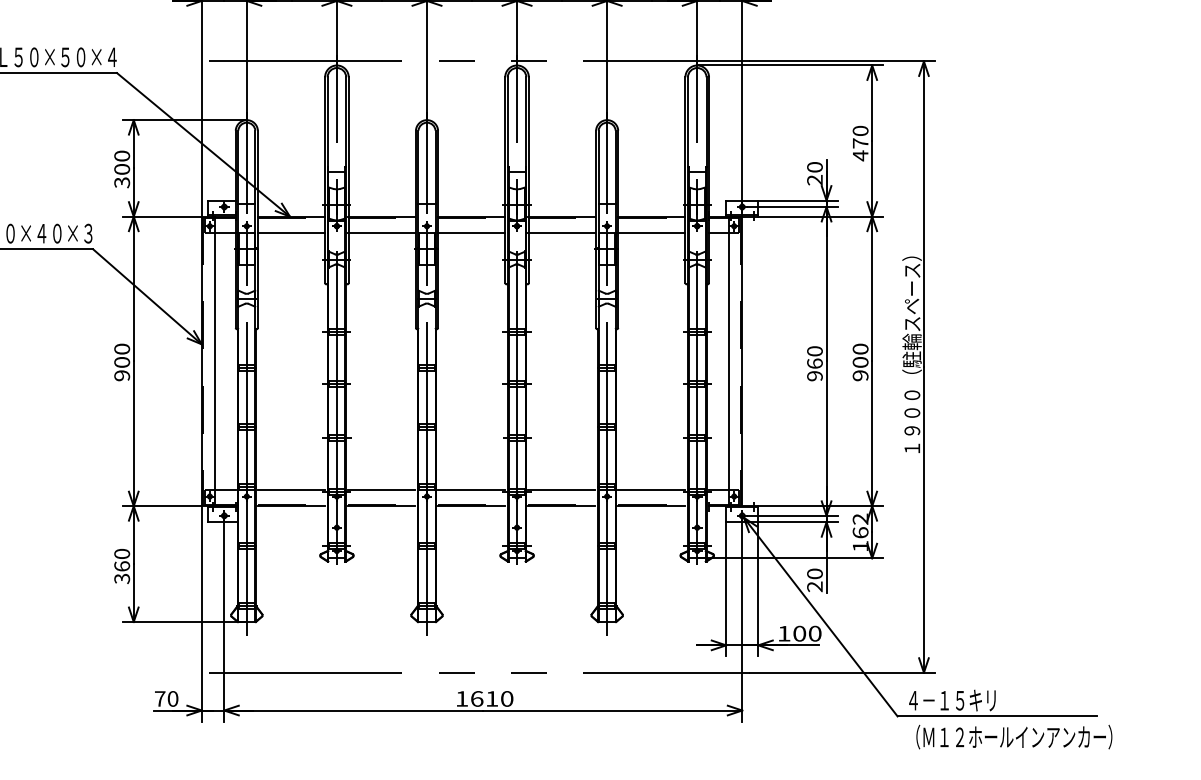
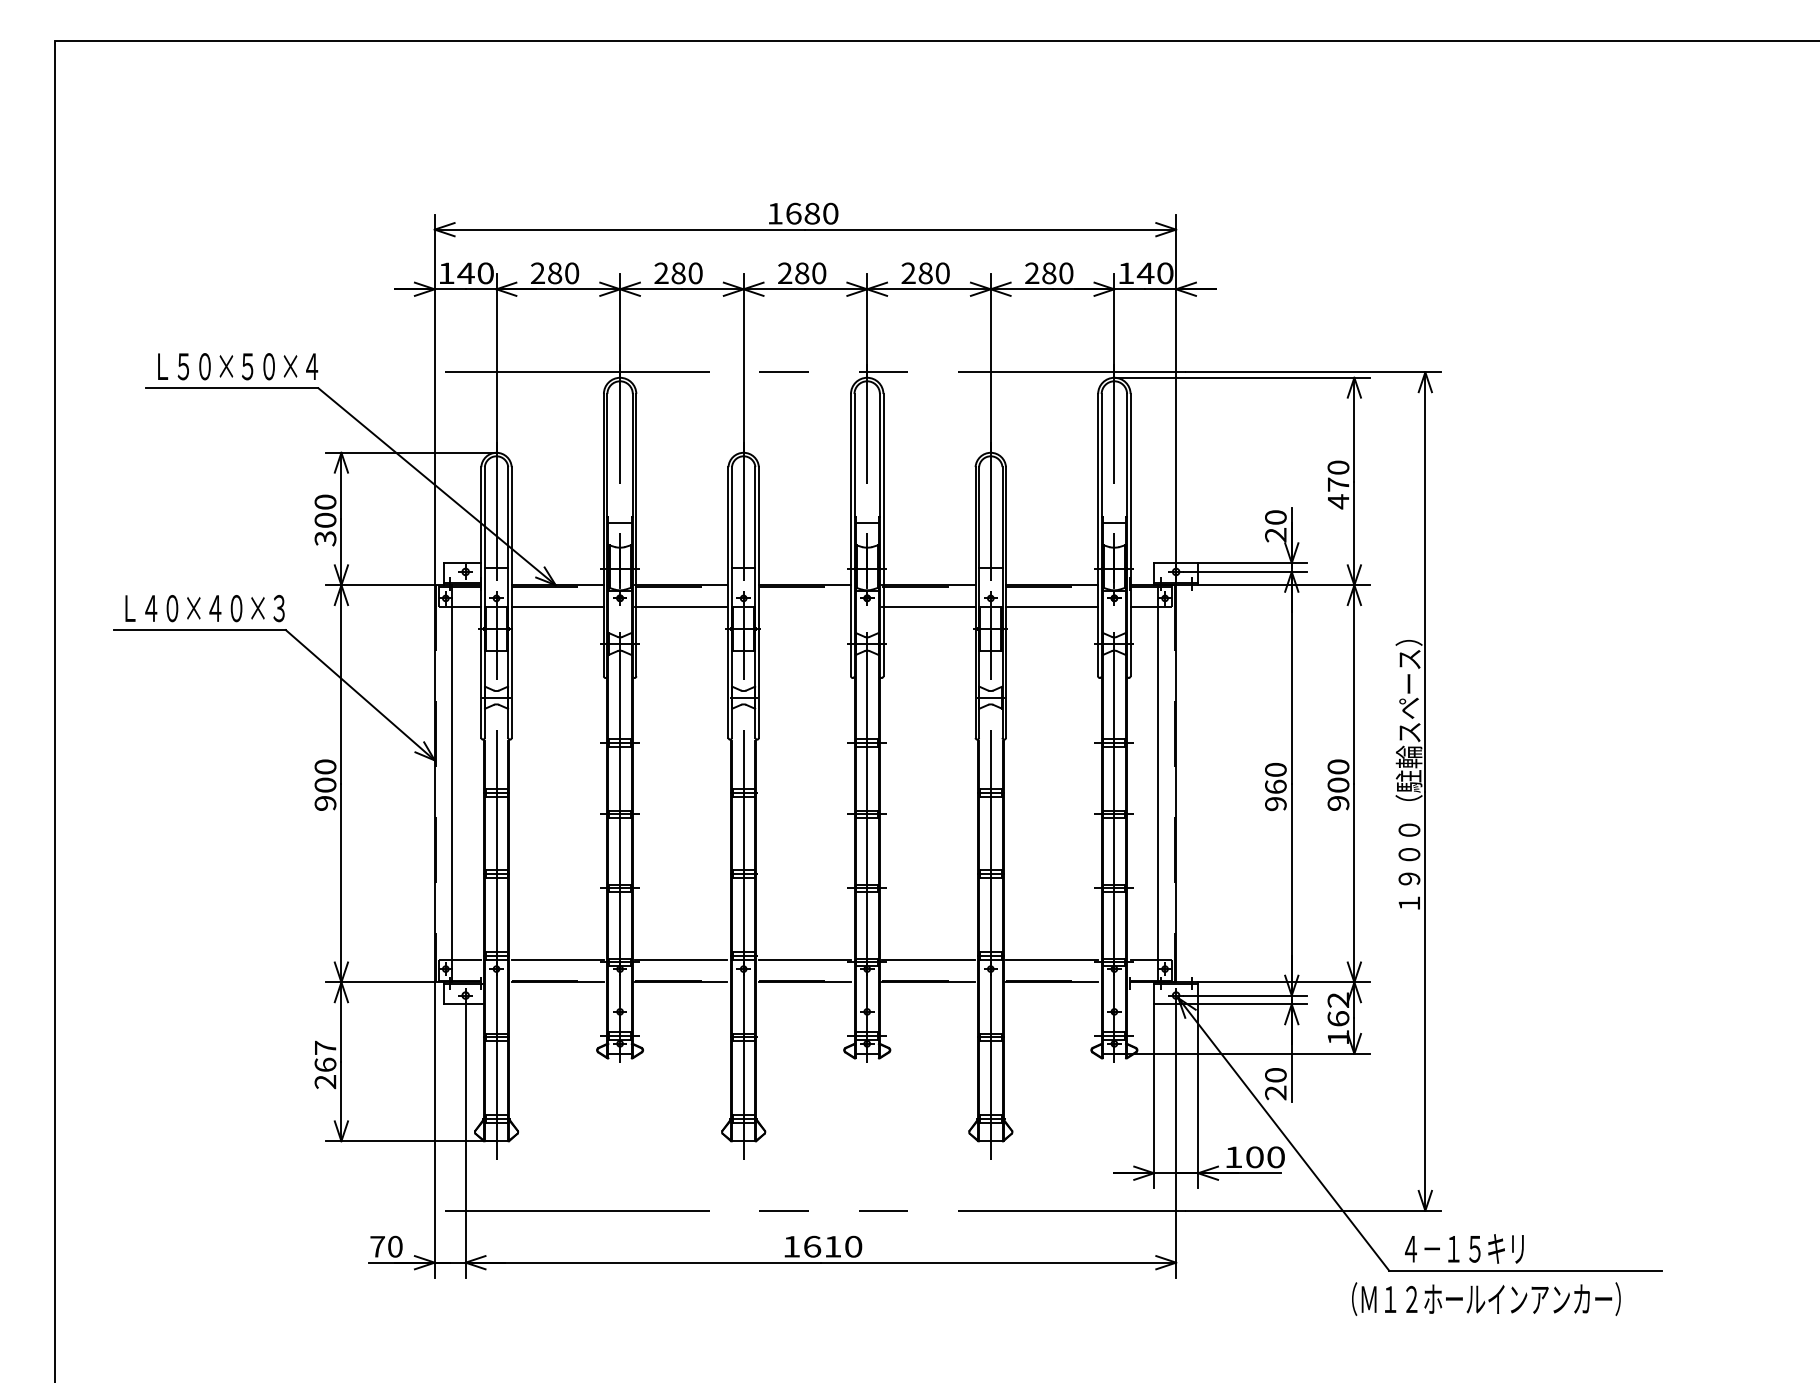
line: (471, 232) -> (804, 607), removed
text: (122, 566) -> (325, 1064), 360 -> 267
text: (1014, 736) -> (1486, 1298), moved

